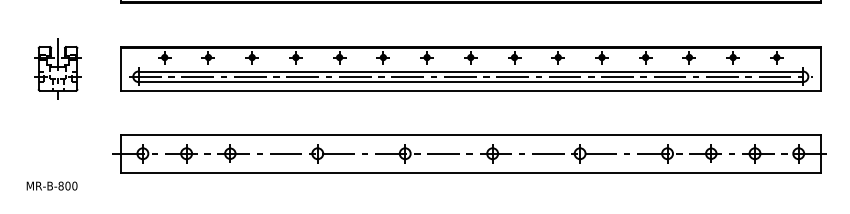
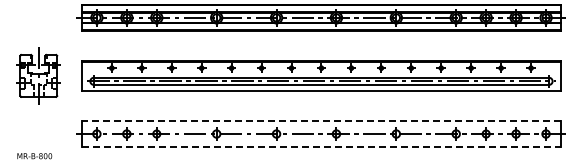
part: (57, 68) -> (38, 75), size x1.4
line: (470, 133) -> (321, 120), solid -> dashed
line: (470, 173) -> (321, 147), solid -> dashed

